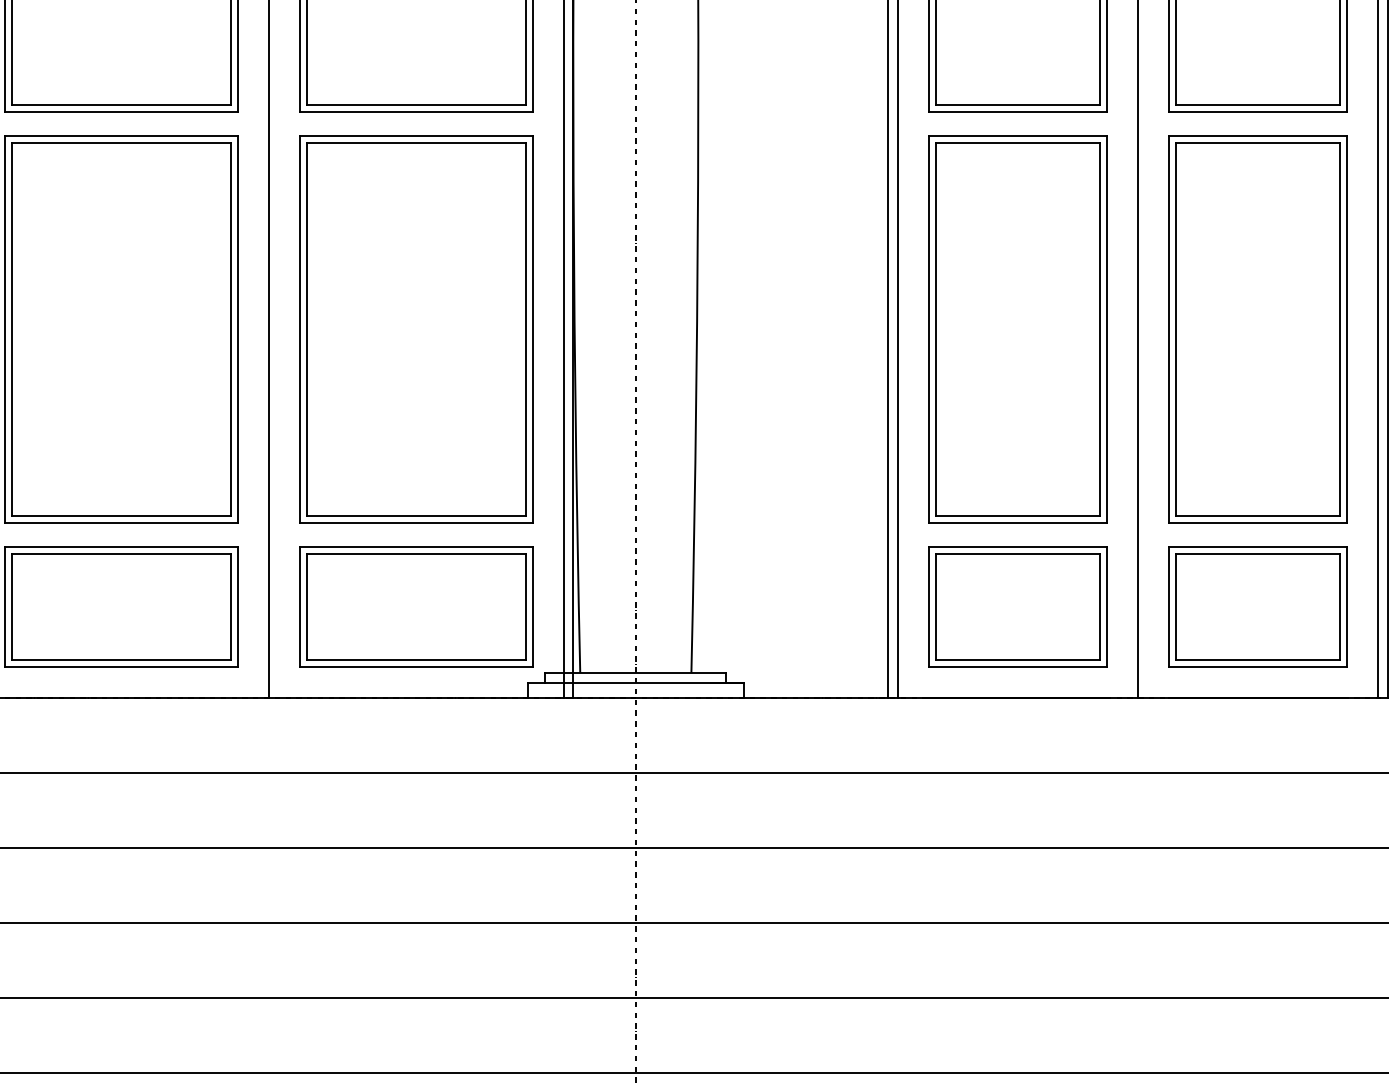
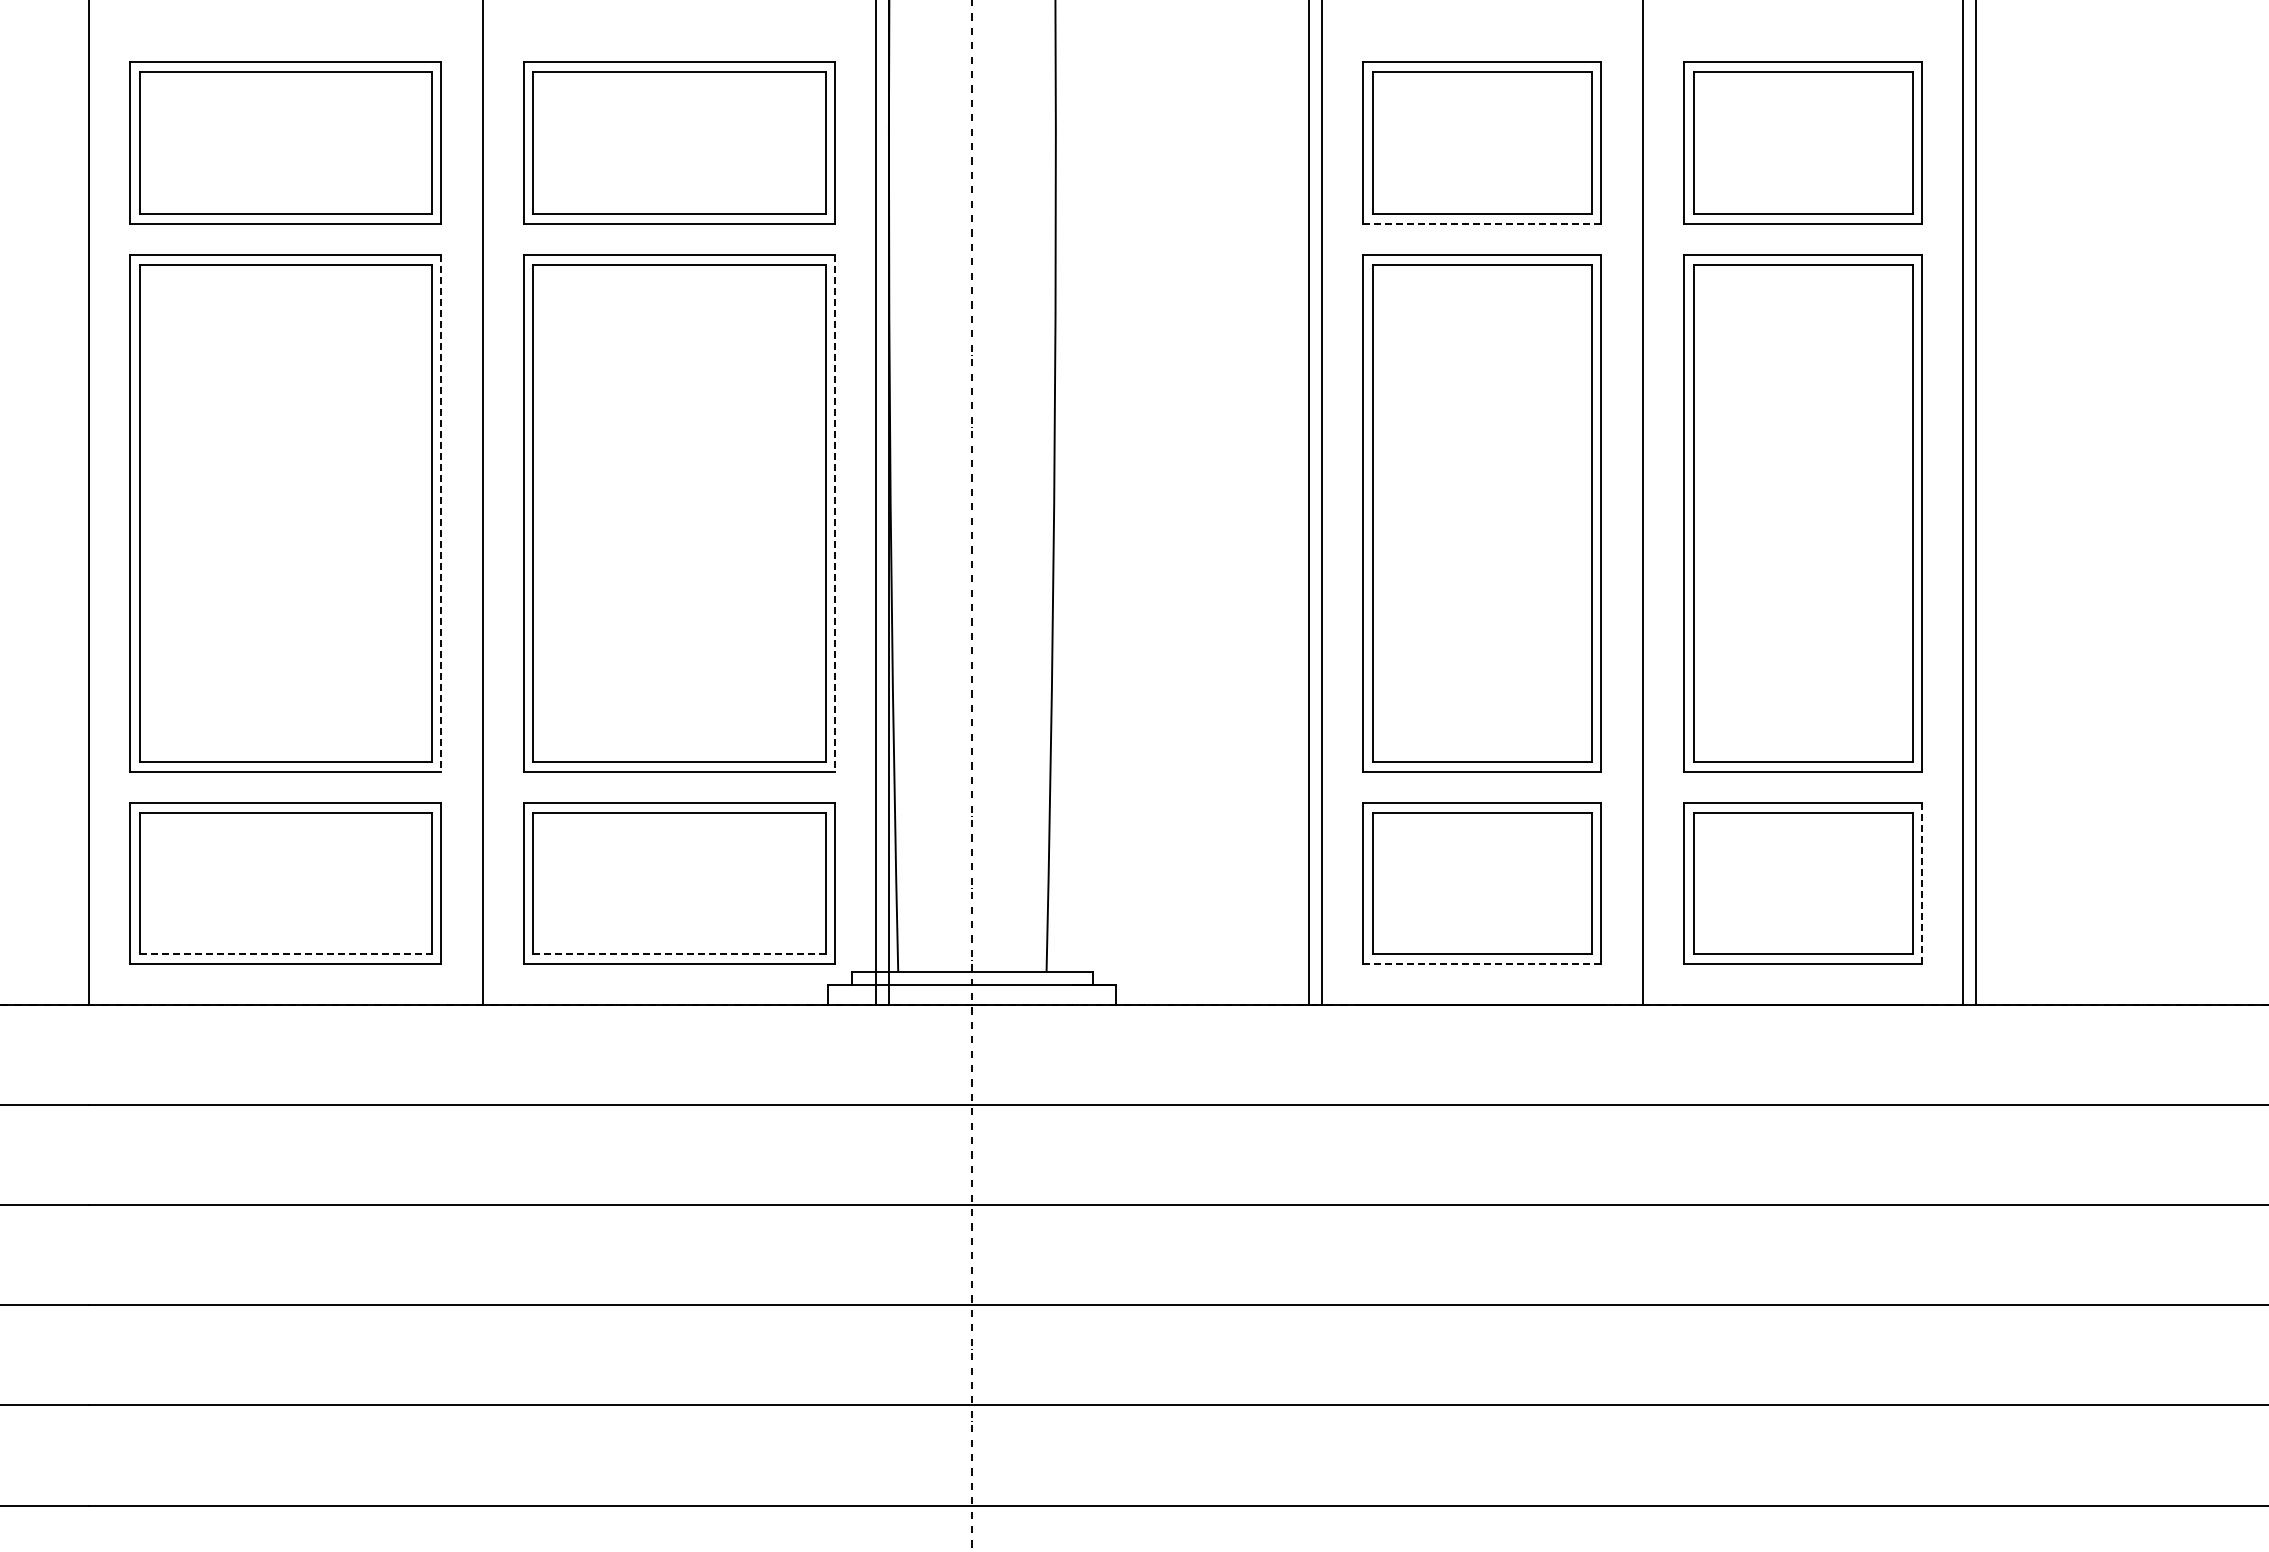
line: (1018, 112) -> (1482, 223), solid -> dashed
line: (238, 330) -> (441, 514), solid -> dashed
line: (533, 330) -> (835, 514), solid -> dashed
line: (1347, 606) -> (1922, 883), solid -> dashed
line: (121, 659) -> (286, 954), solid -> dashed
line: (416, 659) -> (679, 954), solid -> dashed
line: (1017, 667) -> (1481, 964), solid -> dashed

